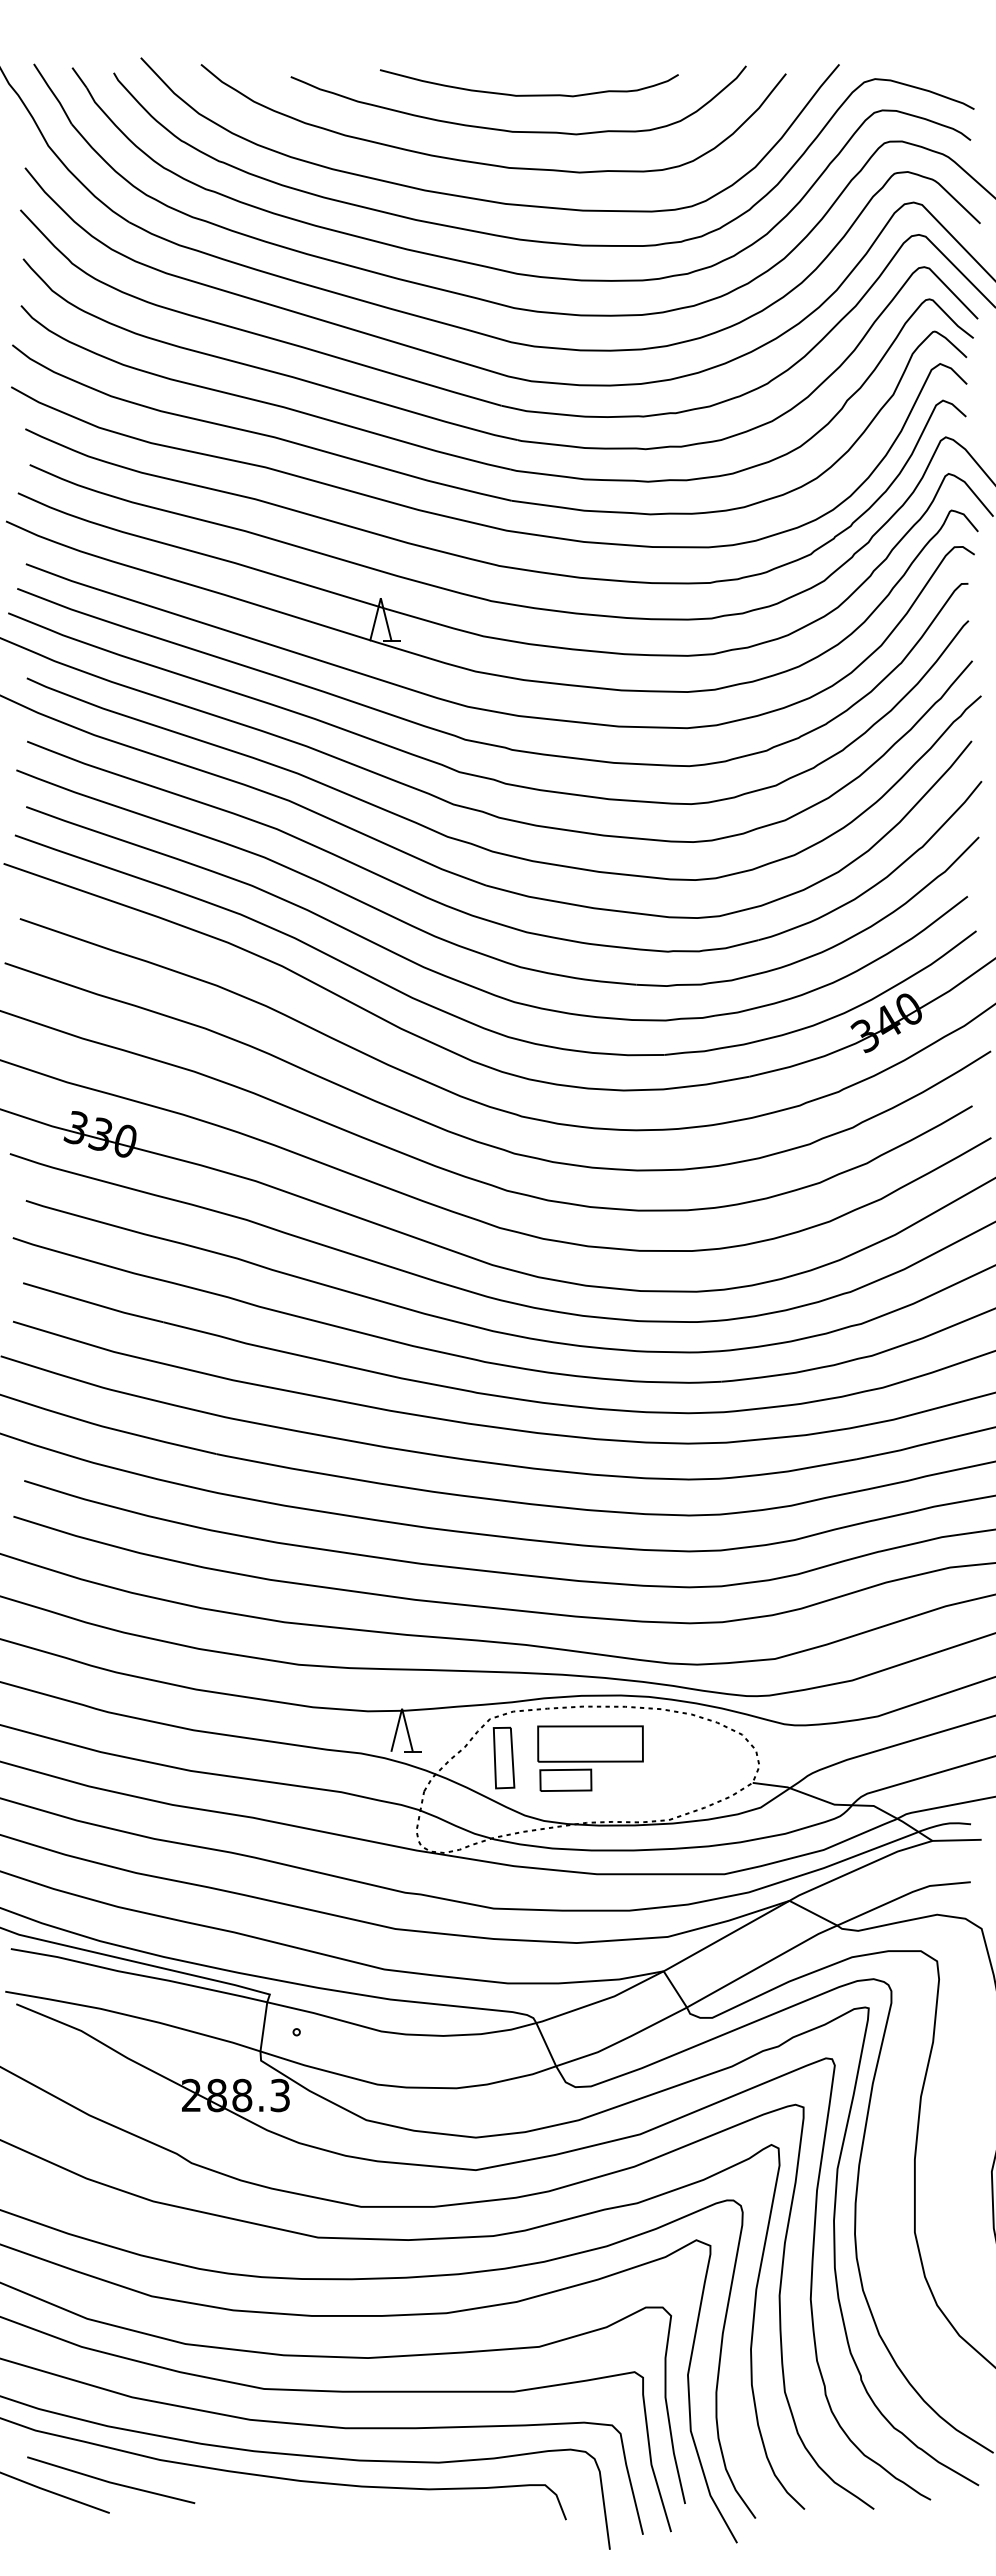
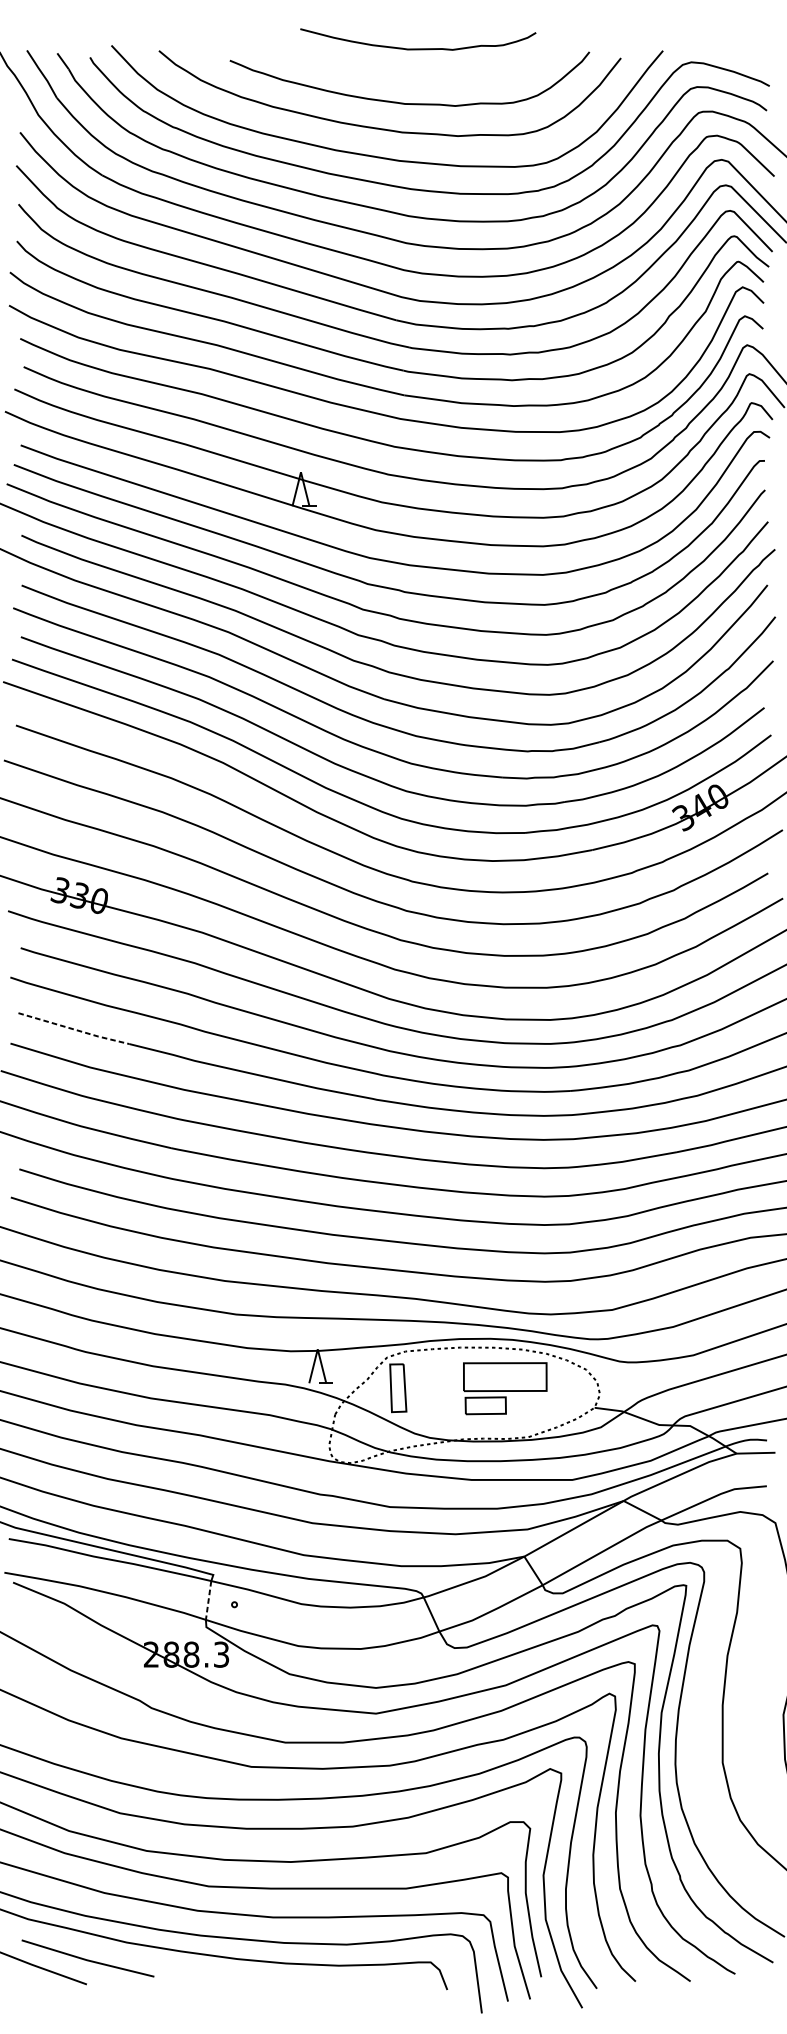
curve: (528, 94) -> (417, 48), moved
line: (93, 1303) -> (74, 1029), solid -> dashed
part: (590, 1758) -> (505, 1388), moved
line: (263, 2026) -> (208, 1600), solid -> dashed

